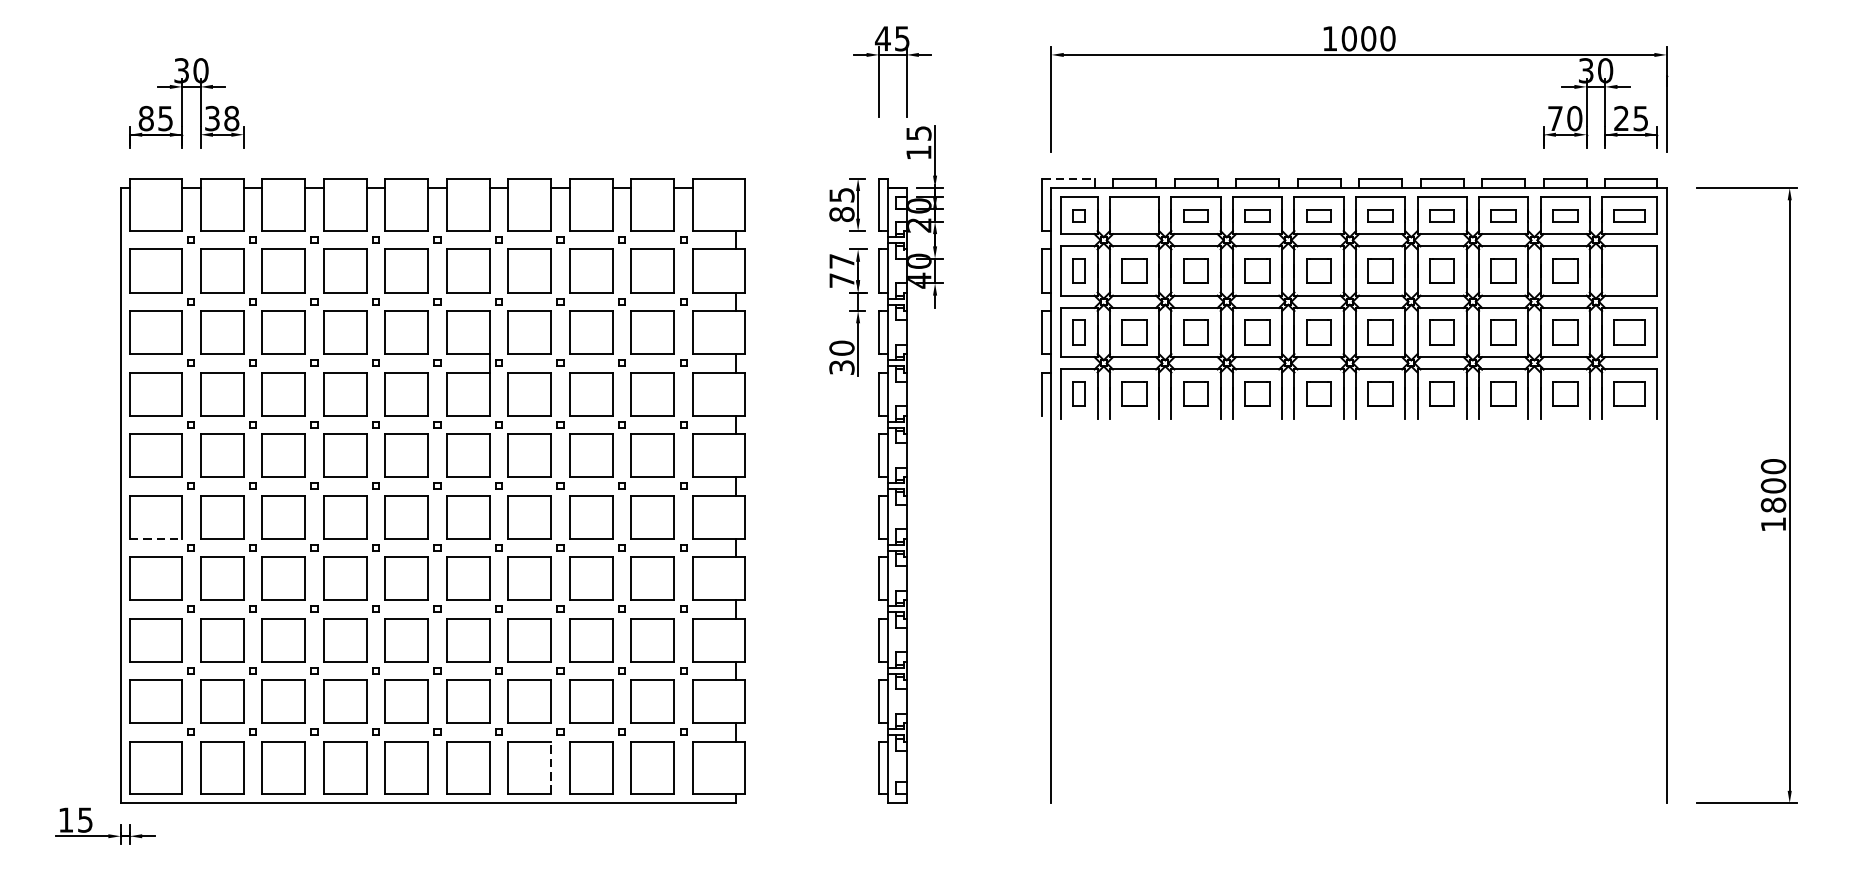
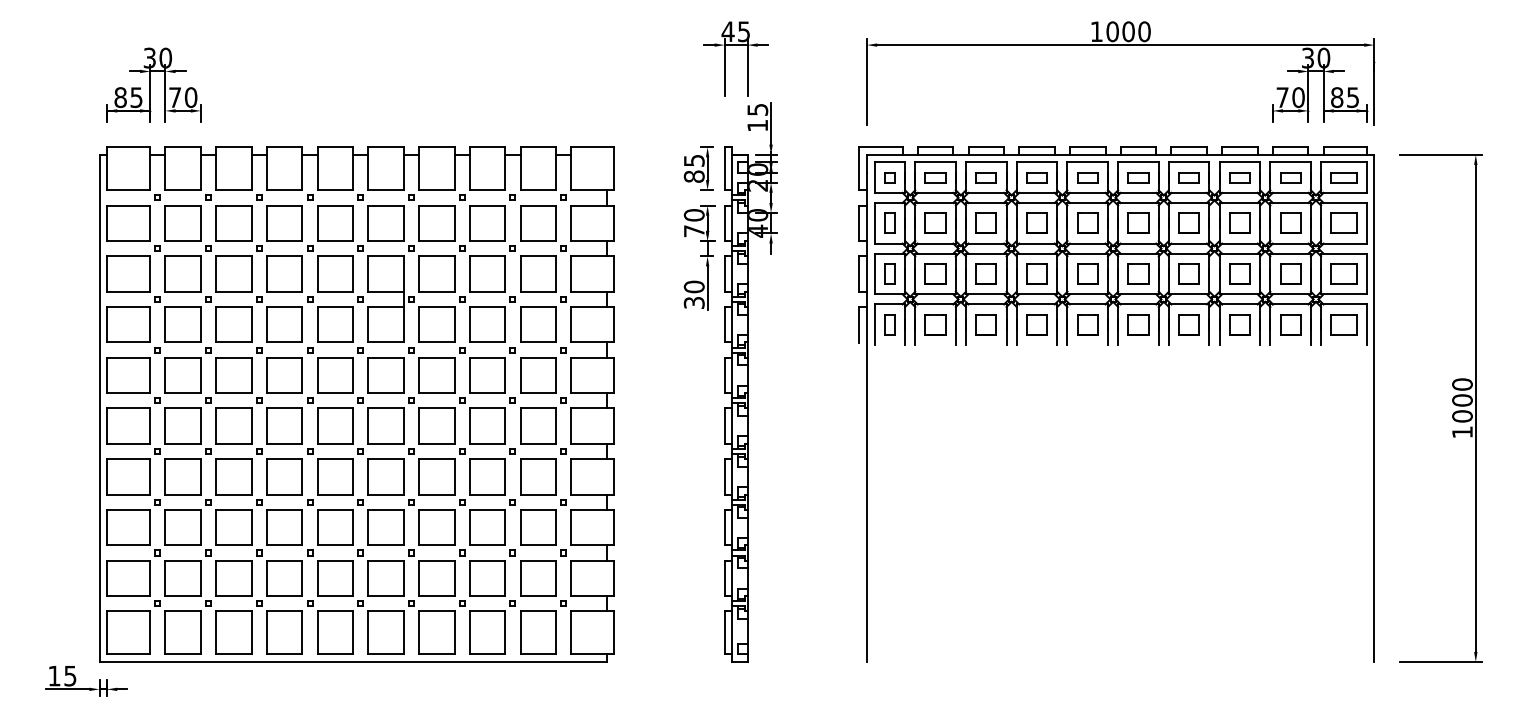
text: (222, 118) -> (183, 97), 38 -> 70
text: (1621, 118) -> (1337, 97), 25 -> 85
line: (1068, 179) -> (881, 147), dashed -> solid
part: (1134, 215) -> (935, 177), added
text: (841, 261) -> (693, 215), 77 -> 70
part: (1629, 270) -> (1343, 222), added
text: (1773, 505) -> (1462, 416), 1800 -> 1000
line: (155, 538) -> (128, 443), dashed -> solid
line: (551, 767) -> (454, 632), dashed -> solid

